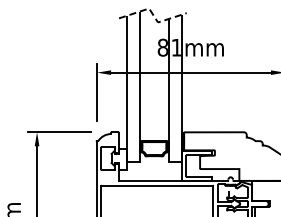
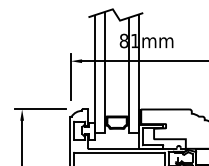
line: (153, 15) -> (116, 14), dashed -> solid

